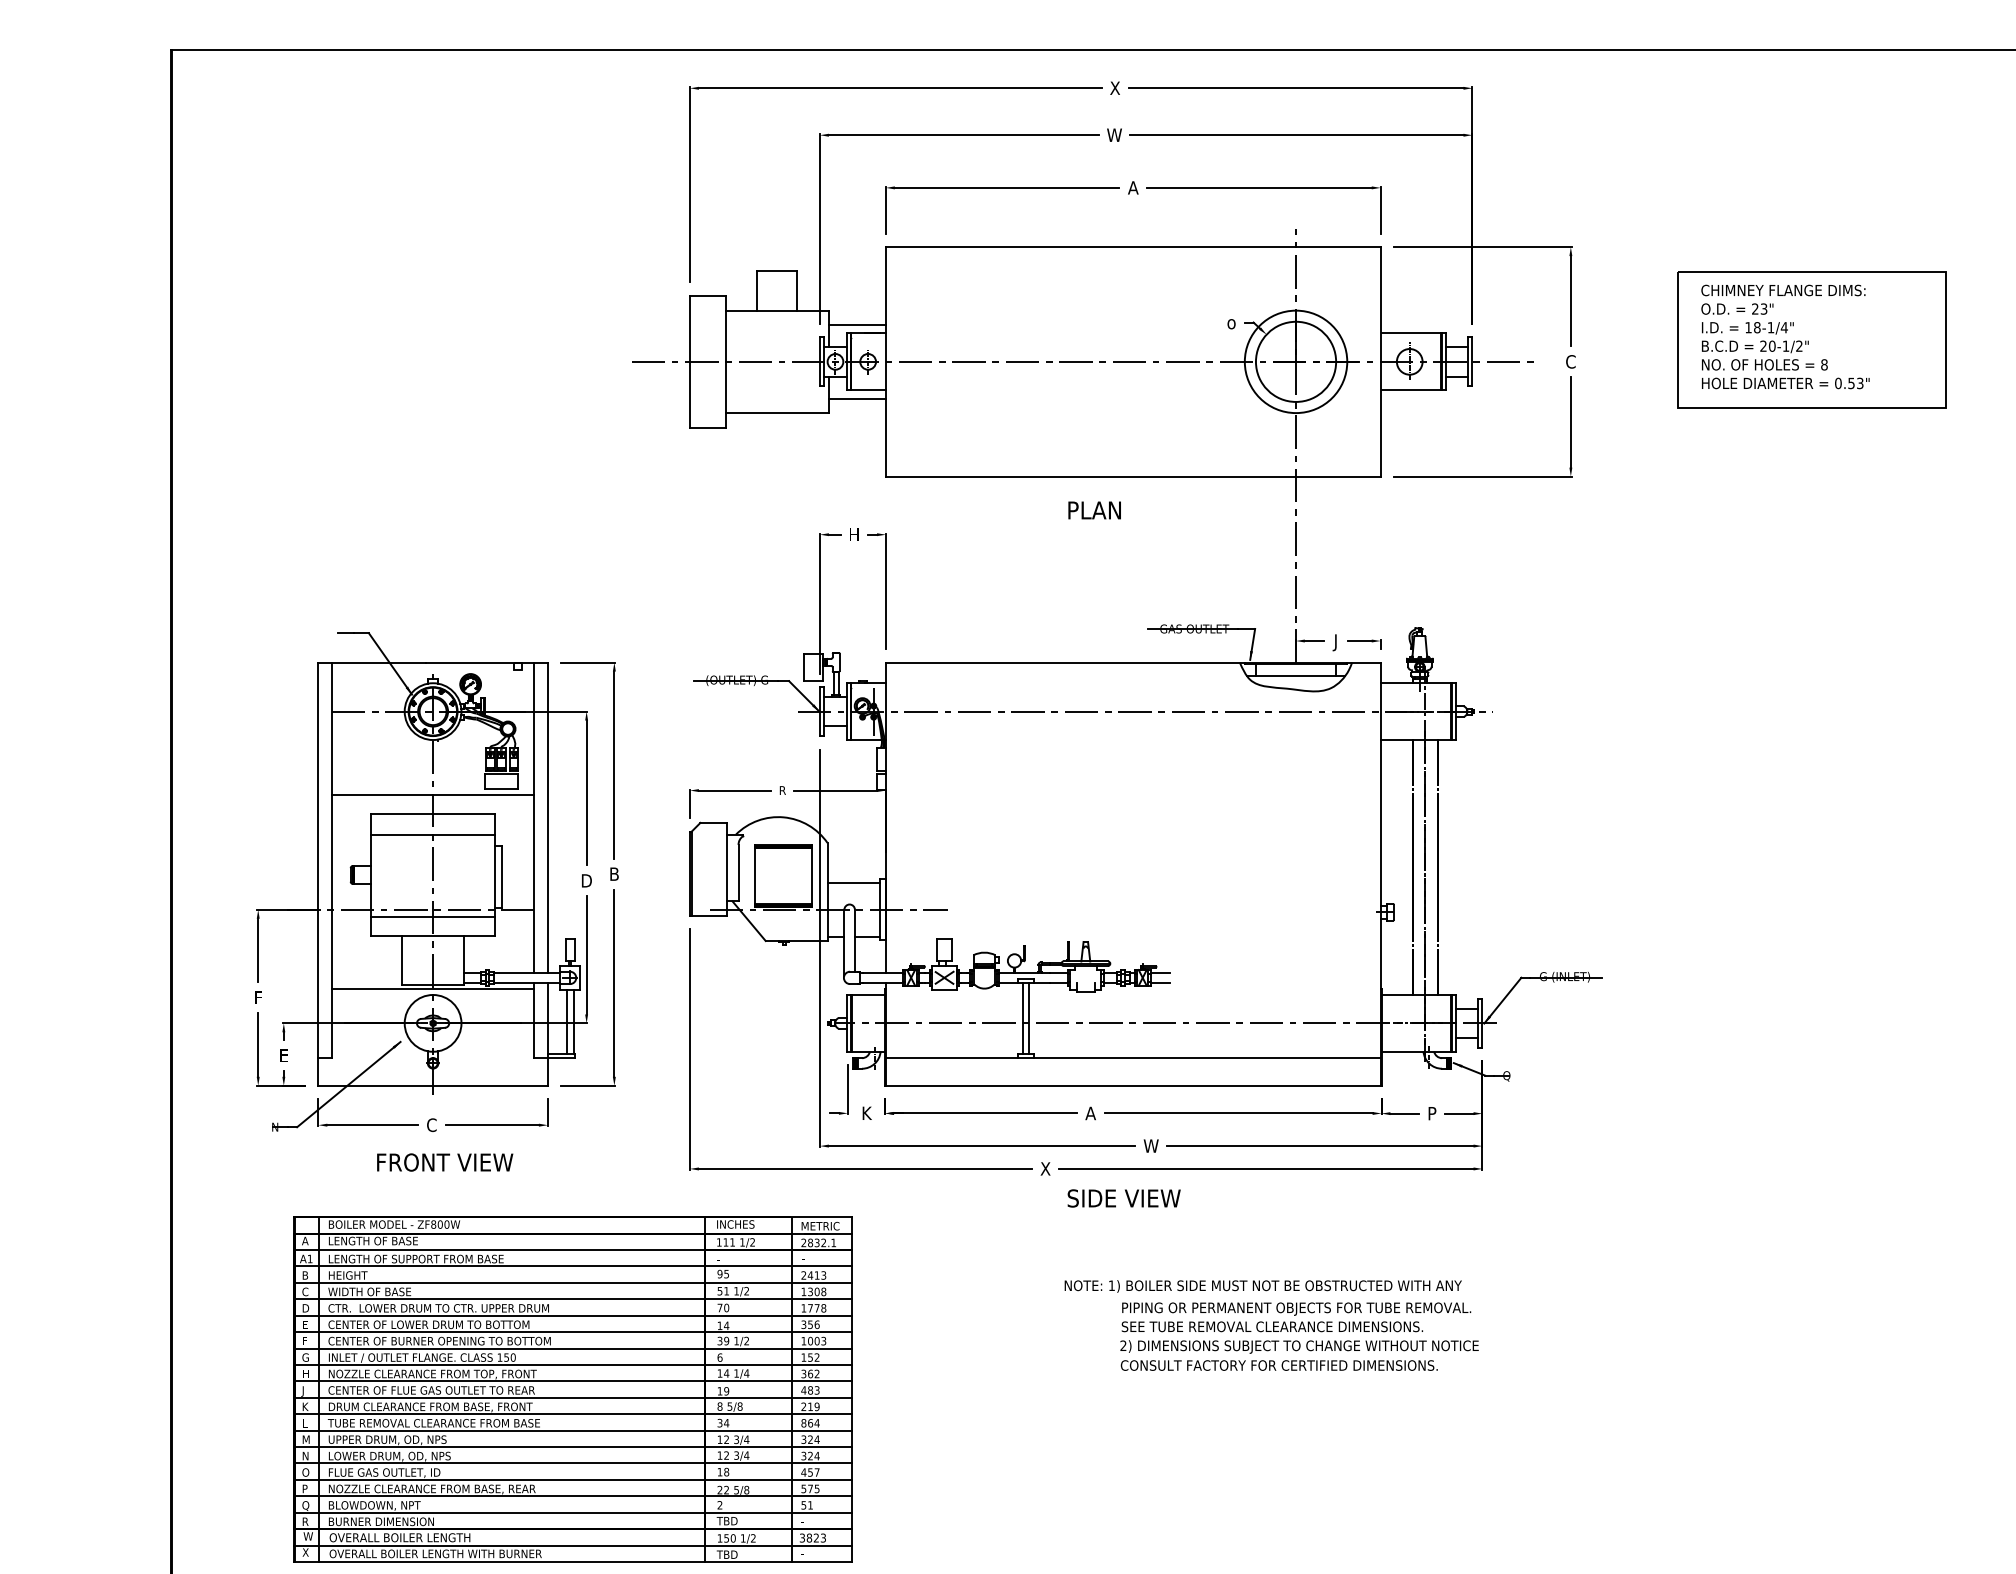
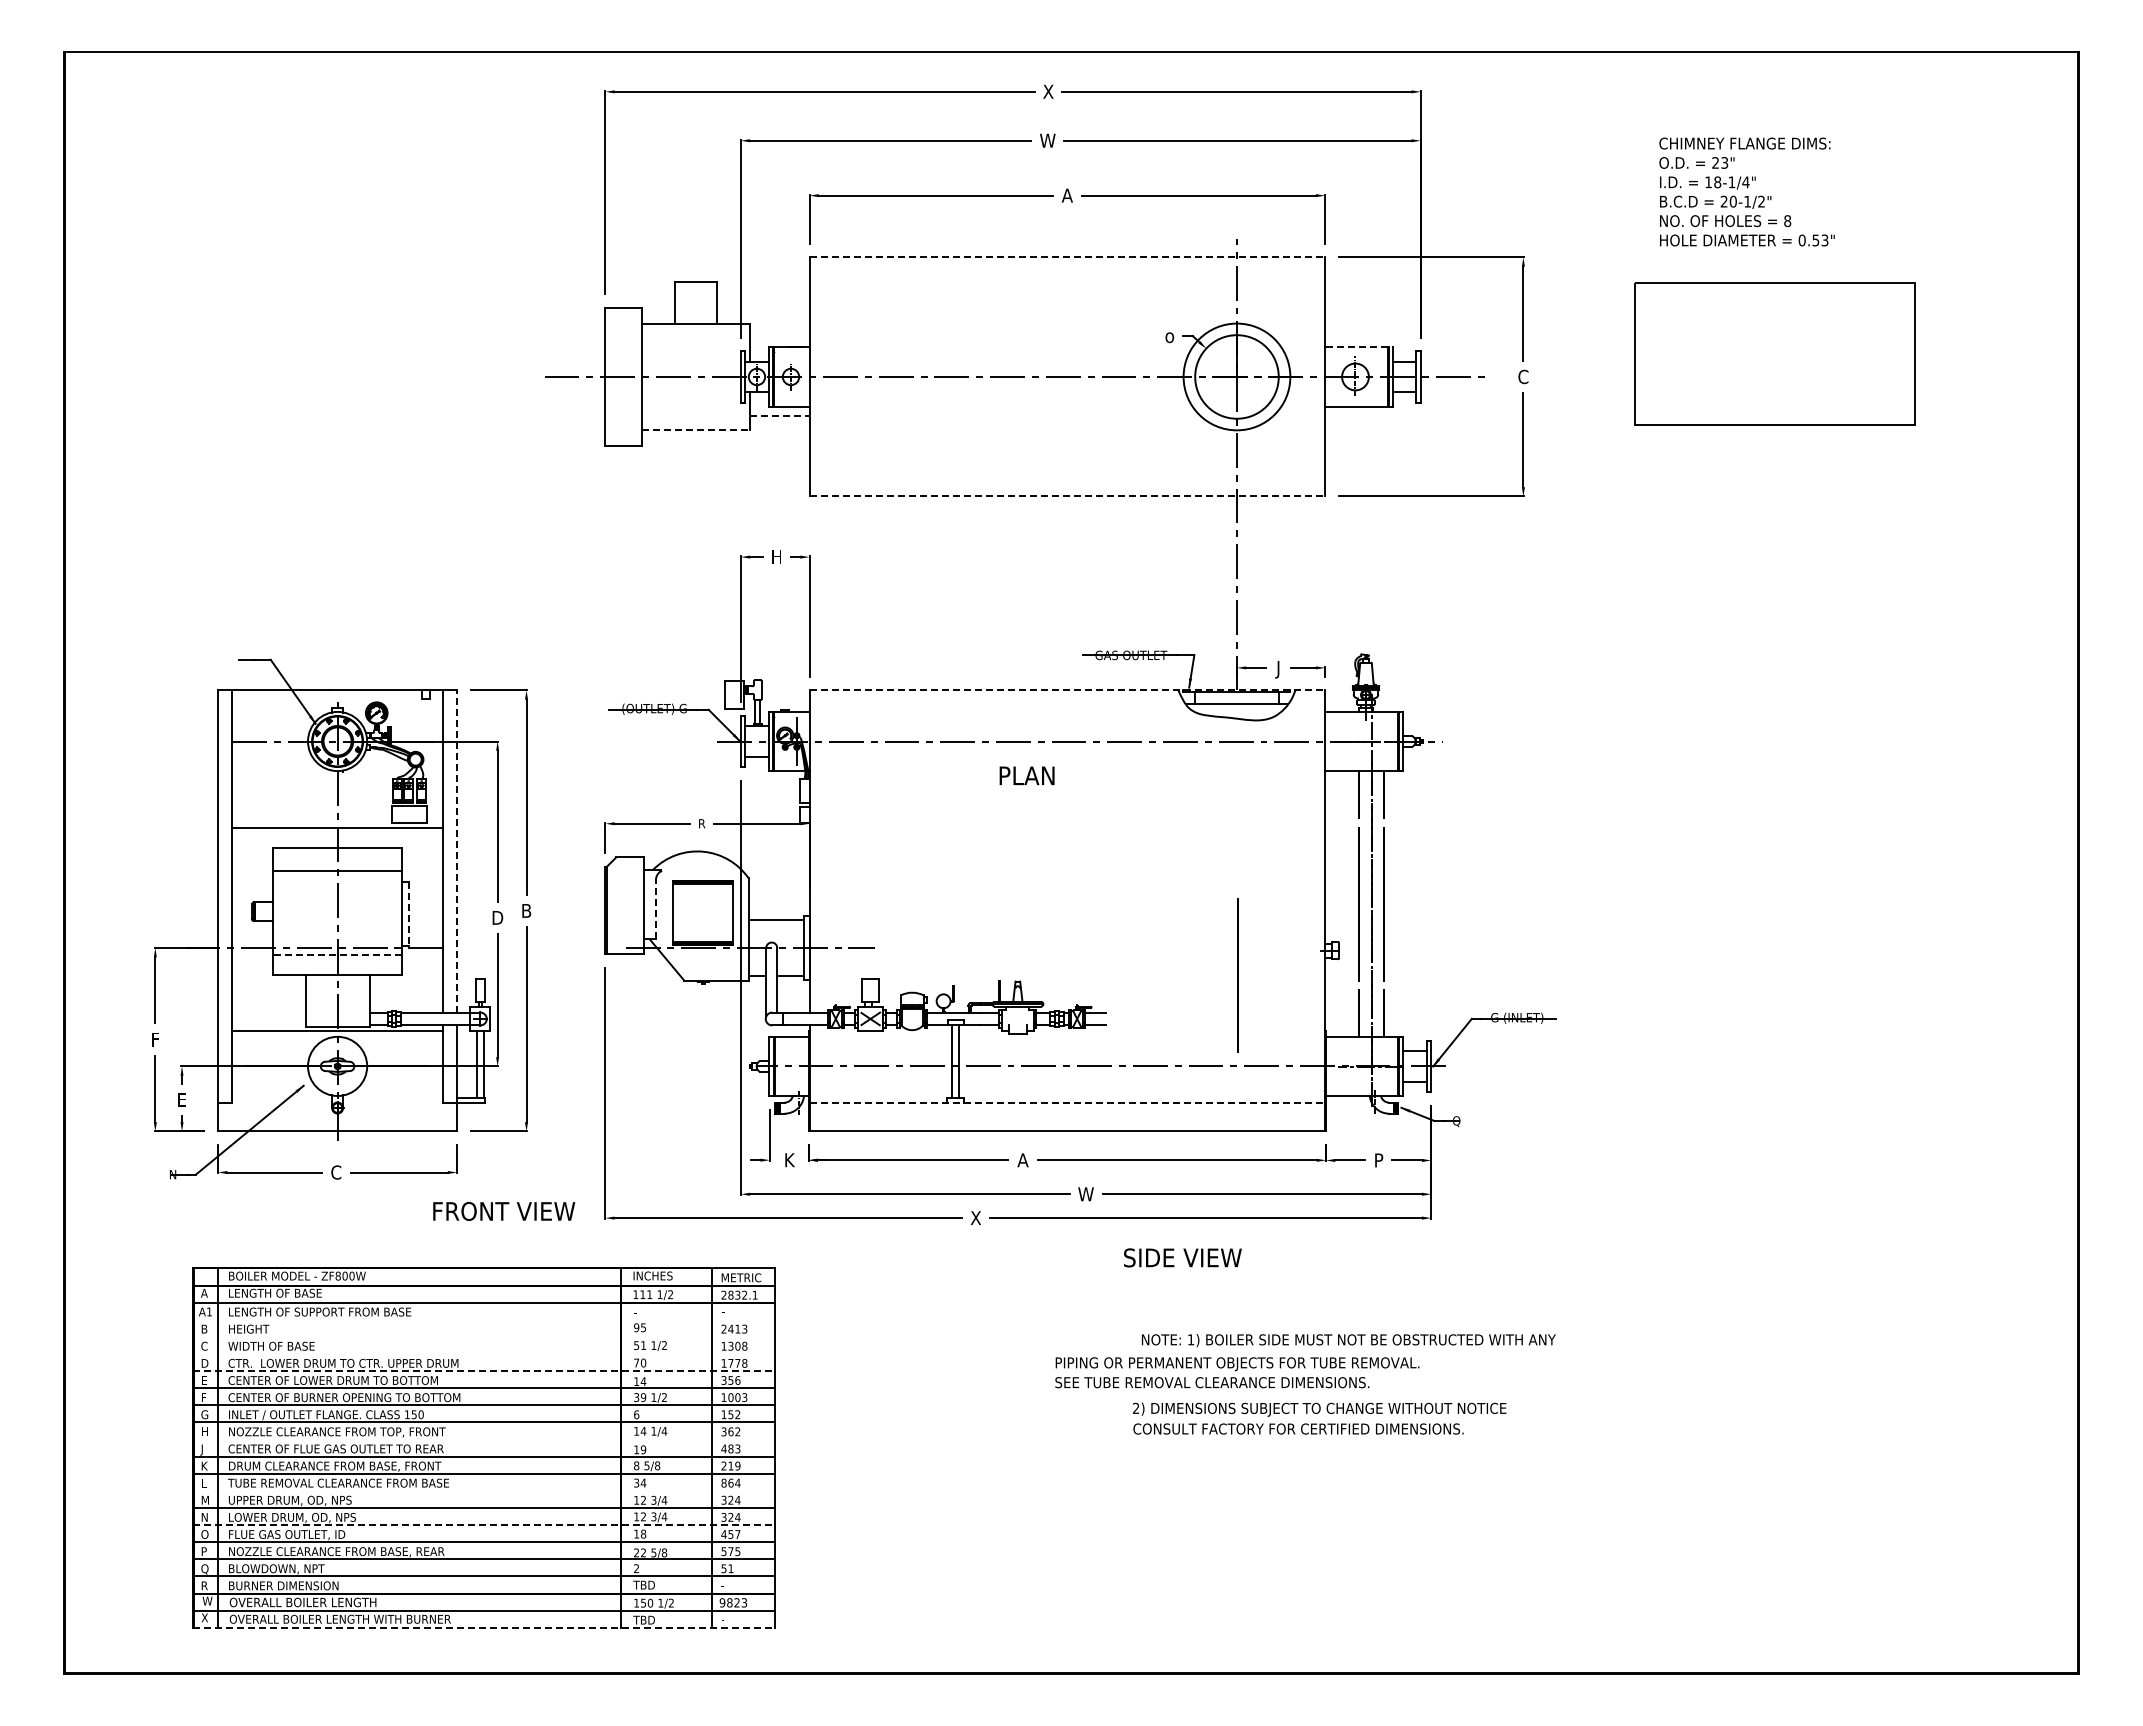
line: (1133, 247) -> (1067, 257), solid -> dashed
line: (857, 324) -> (779, 338), removed
line: (1413, 333) -> (1359, 347), solid -> dashed
text: (1784, 336) -> (1746, 191), moved
line: (857, 398) -> (779, 415), solid -> dashed
line: (777, 412) -> (696, 429), solid -> dashed
line: (1133, 476) -> (1067, 496), solid -> dashed
text: (1094, 510) -> (1026, 775), moved
line: (1133, 662) -> (1067, 690), solid -> dashed
line: (548, 817) -> (457, 851), solid -> dashed
line: (738, 872) -> (655, 909), solid -> dashed
line: (502, 877) -> (409, 914), solid -> dashed
line: (433, 916) -> (337, 955), solid -> dashed
line: (1296, 936) -> (1237, 975), added
line: (1133, 1058) -> (1067, 1102), solid -> dashed
text: (445, 1161) -> (504, 1210), moved
text: (1123, 1198) -> (1182, 1257), moved
line: (573, 1266) -> (483, 1319), removed
line: (573, 1282) -> (483, 1336), removed
text: (1262, 1286) -> (1348, 1340), moved
line: (573, 1298) -> (483, 1353), removed
line: (574, 1316) -> (484, 1371), solid -> dashed
text: (1299, 1355) -> (1319, 1418), moved
line: (573, 1381) -> (483, 1439), removed
line: (573, 1430) -> (483, 1490), removed
line: (574, 1463) -> (484, 1525), solid -> dashed
text: (802, 1537) -> (722, 1602), 3823 -> 9823
line: (573, 1561) -> (483, 1627), solid -> dashed

